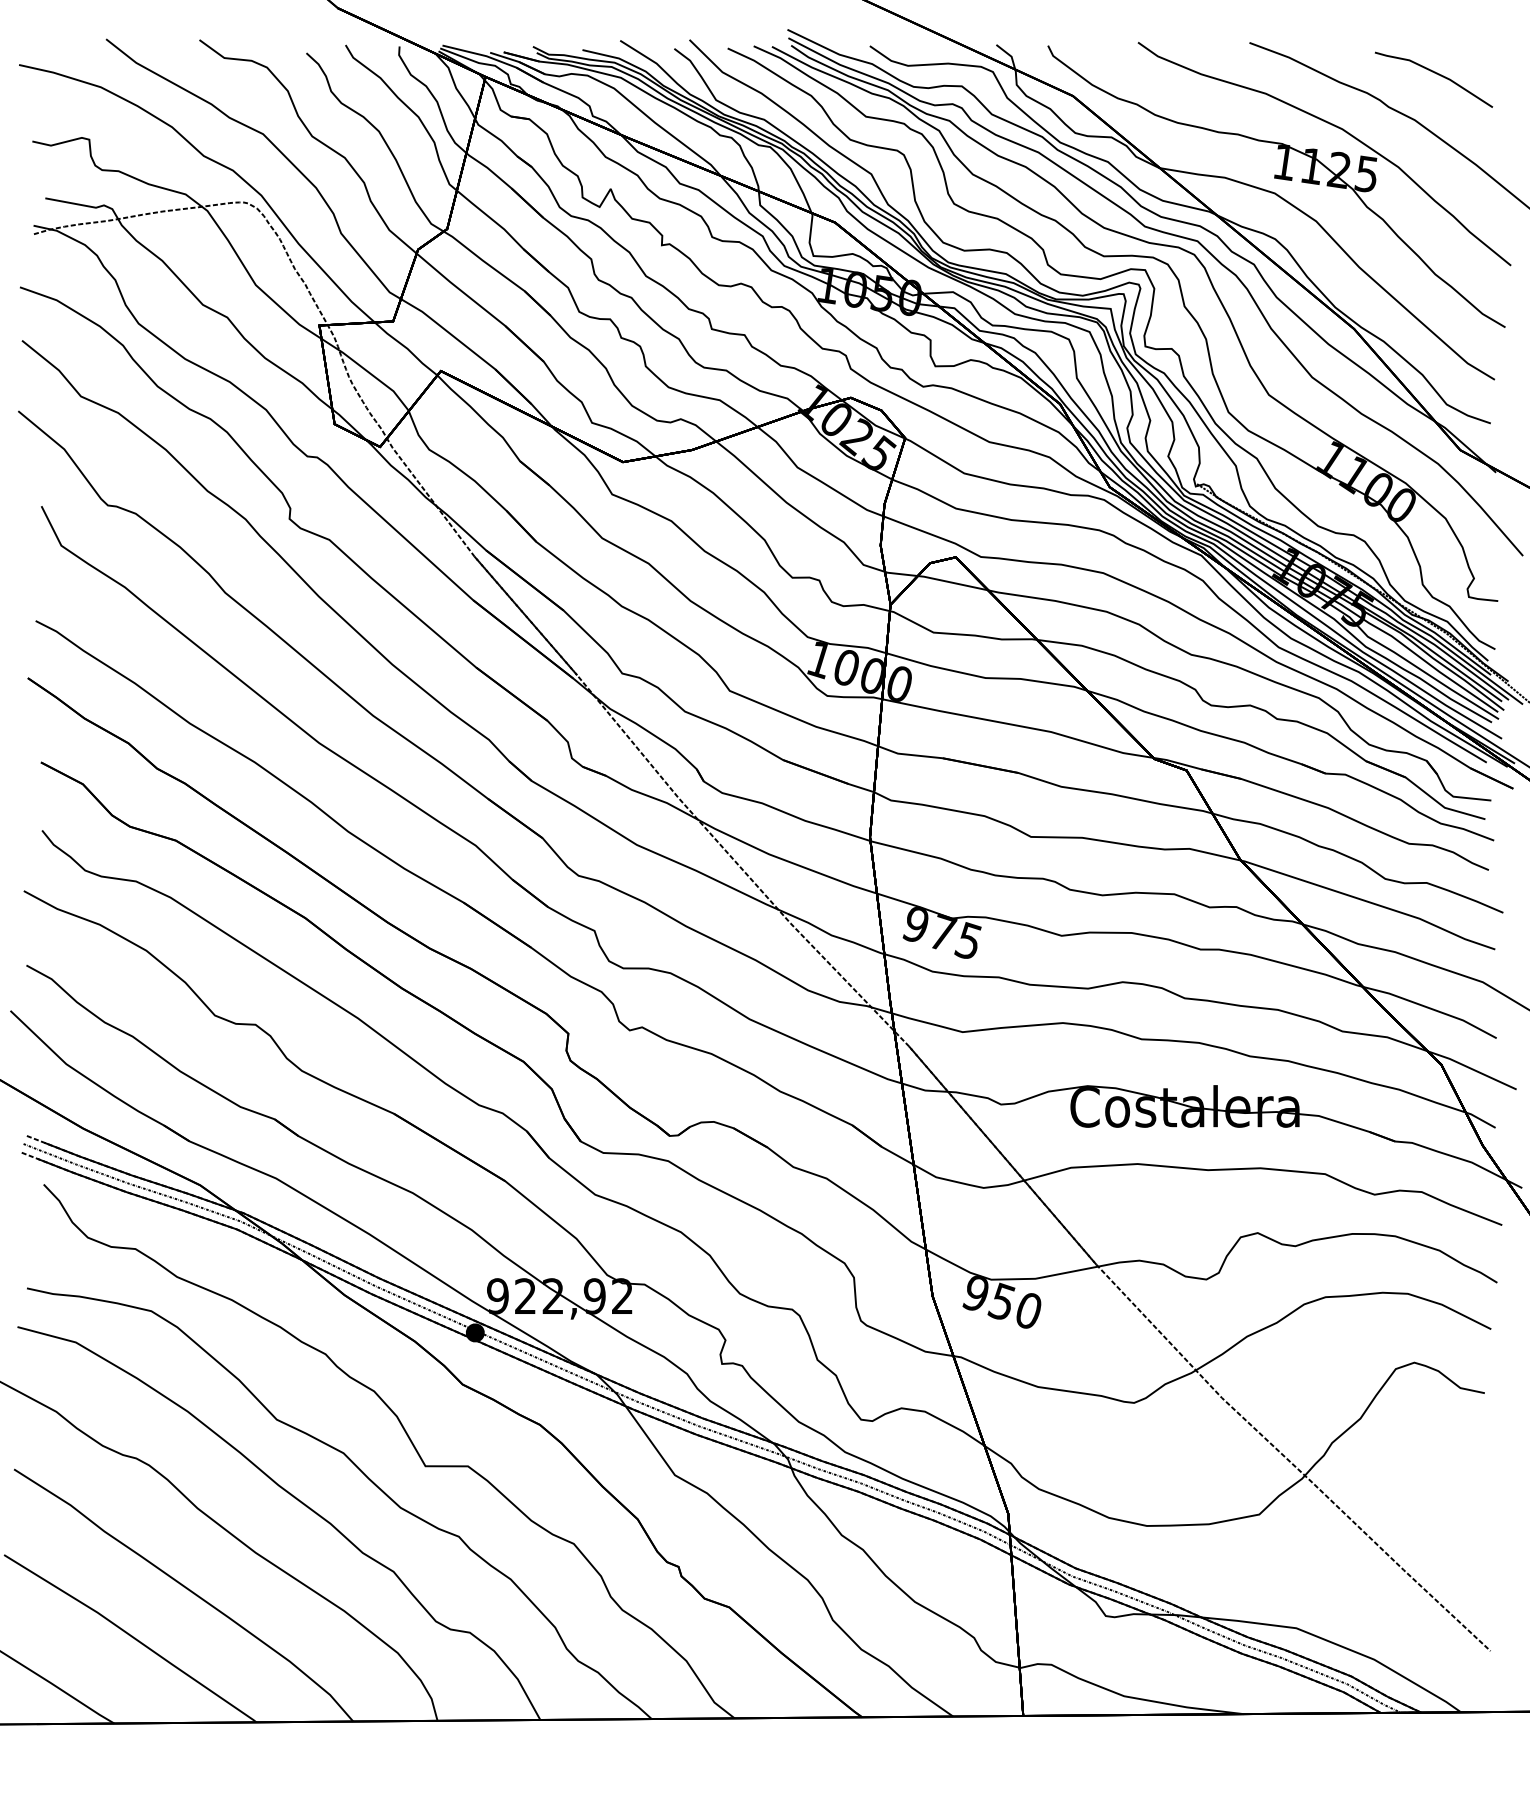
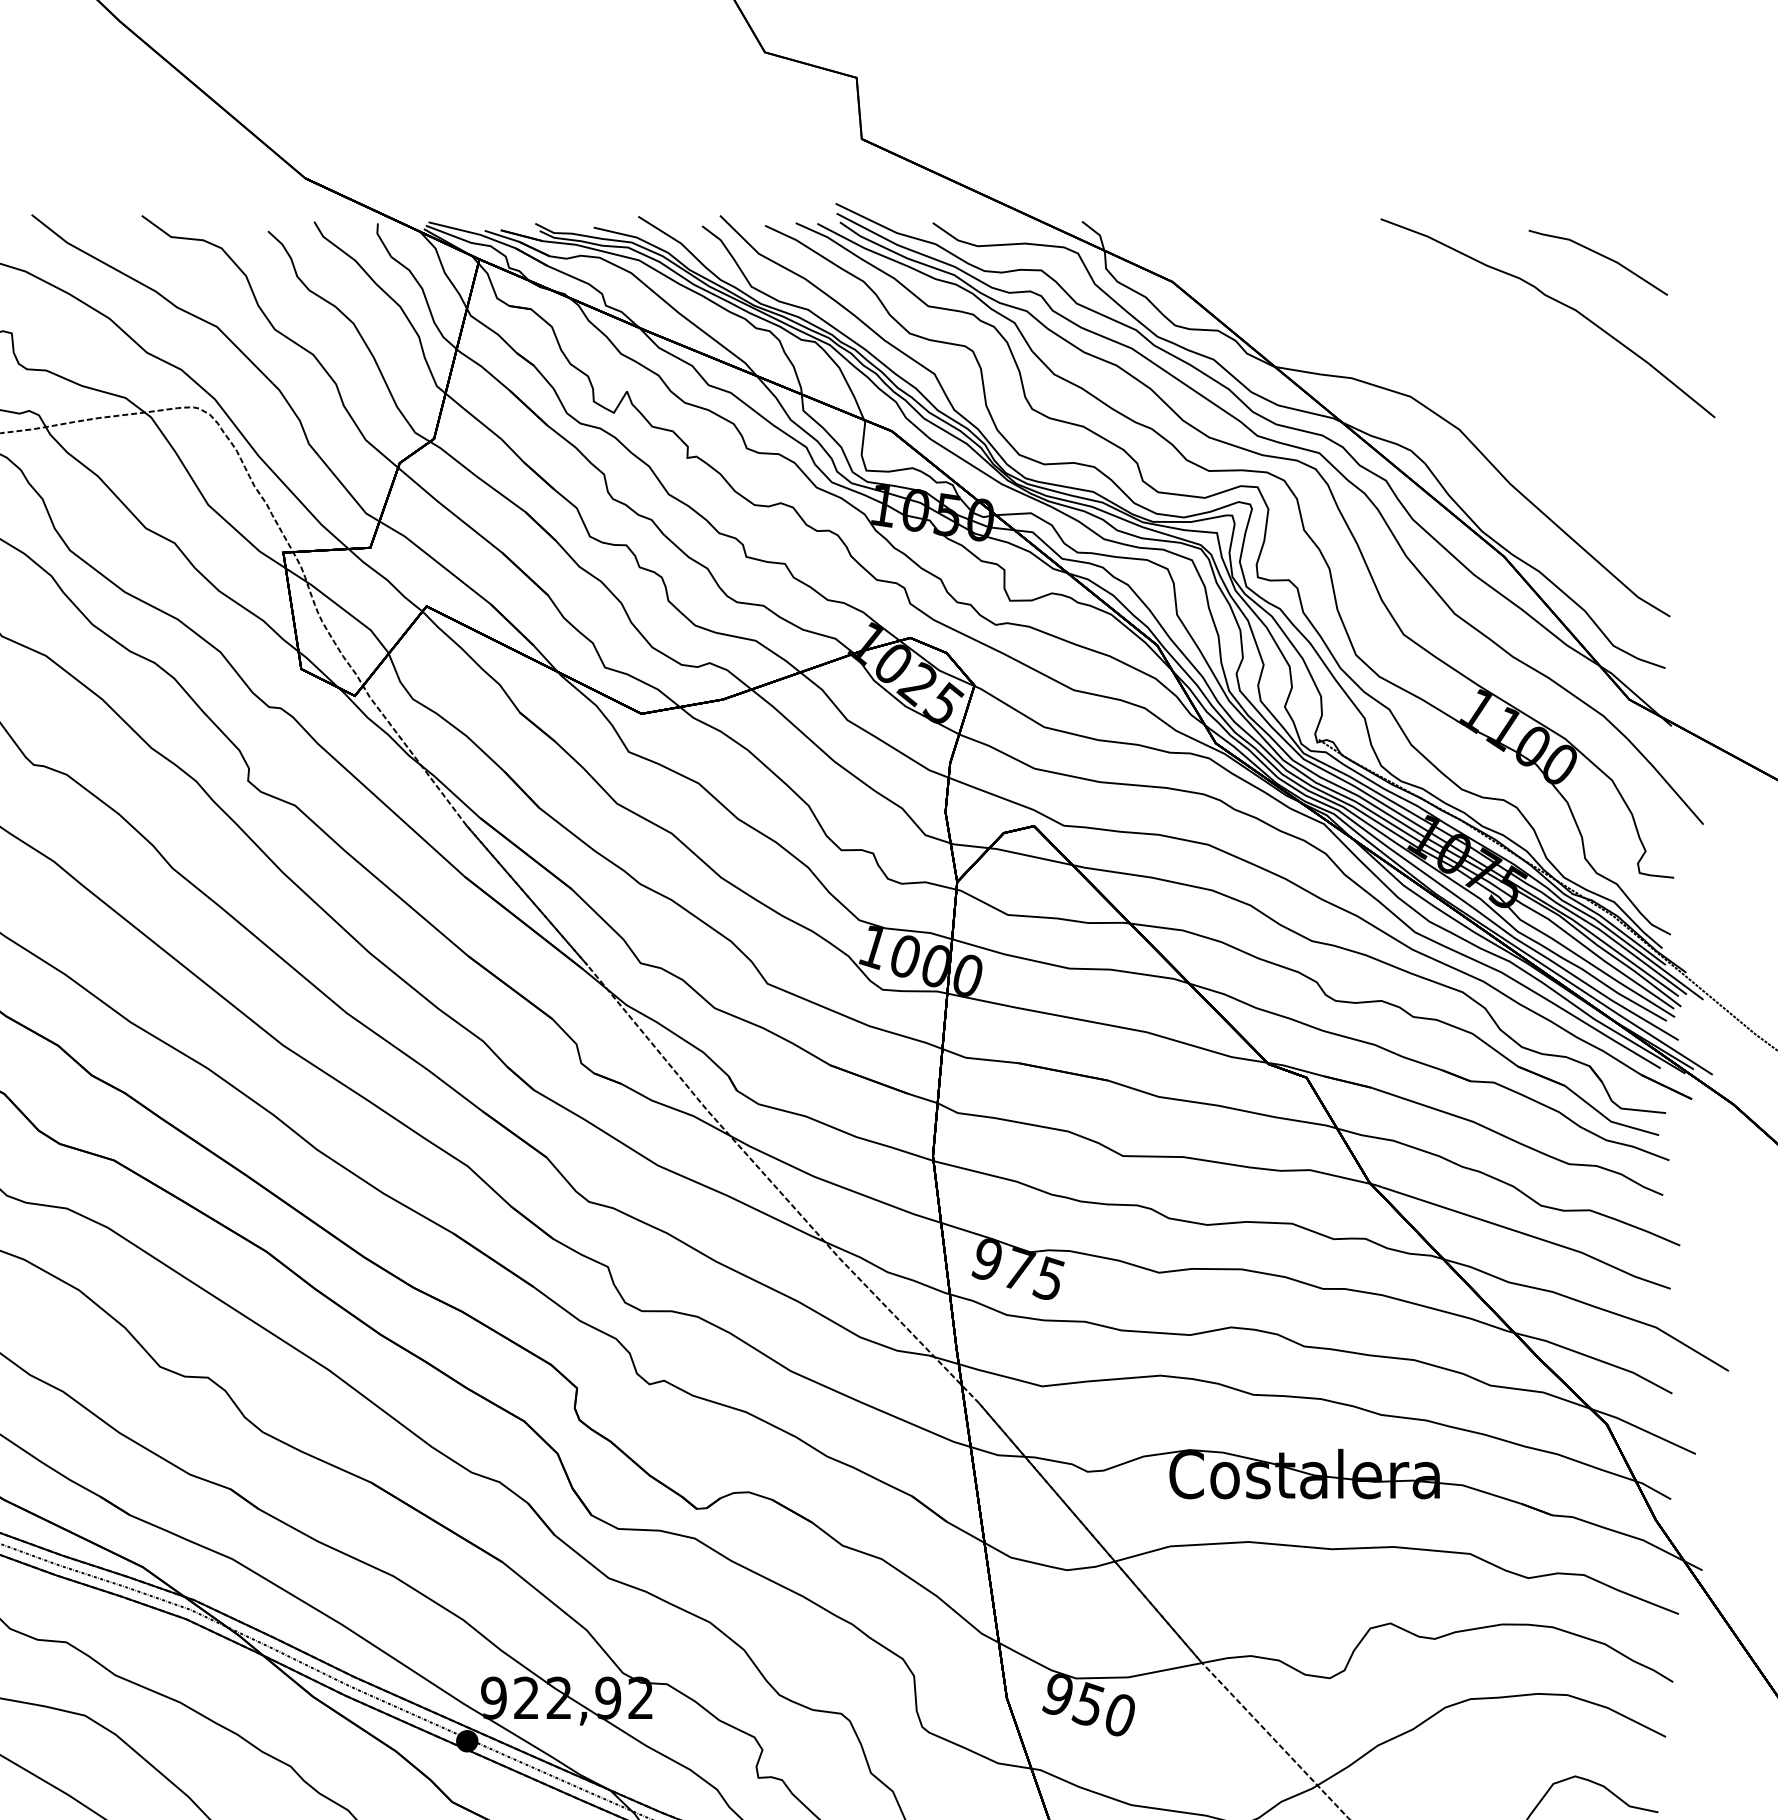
part: (1279, 184) -> (1416, 386), removed

